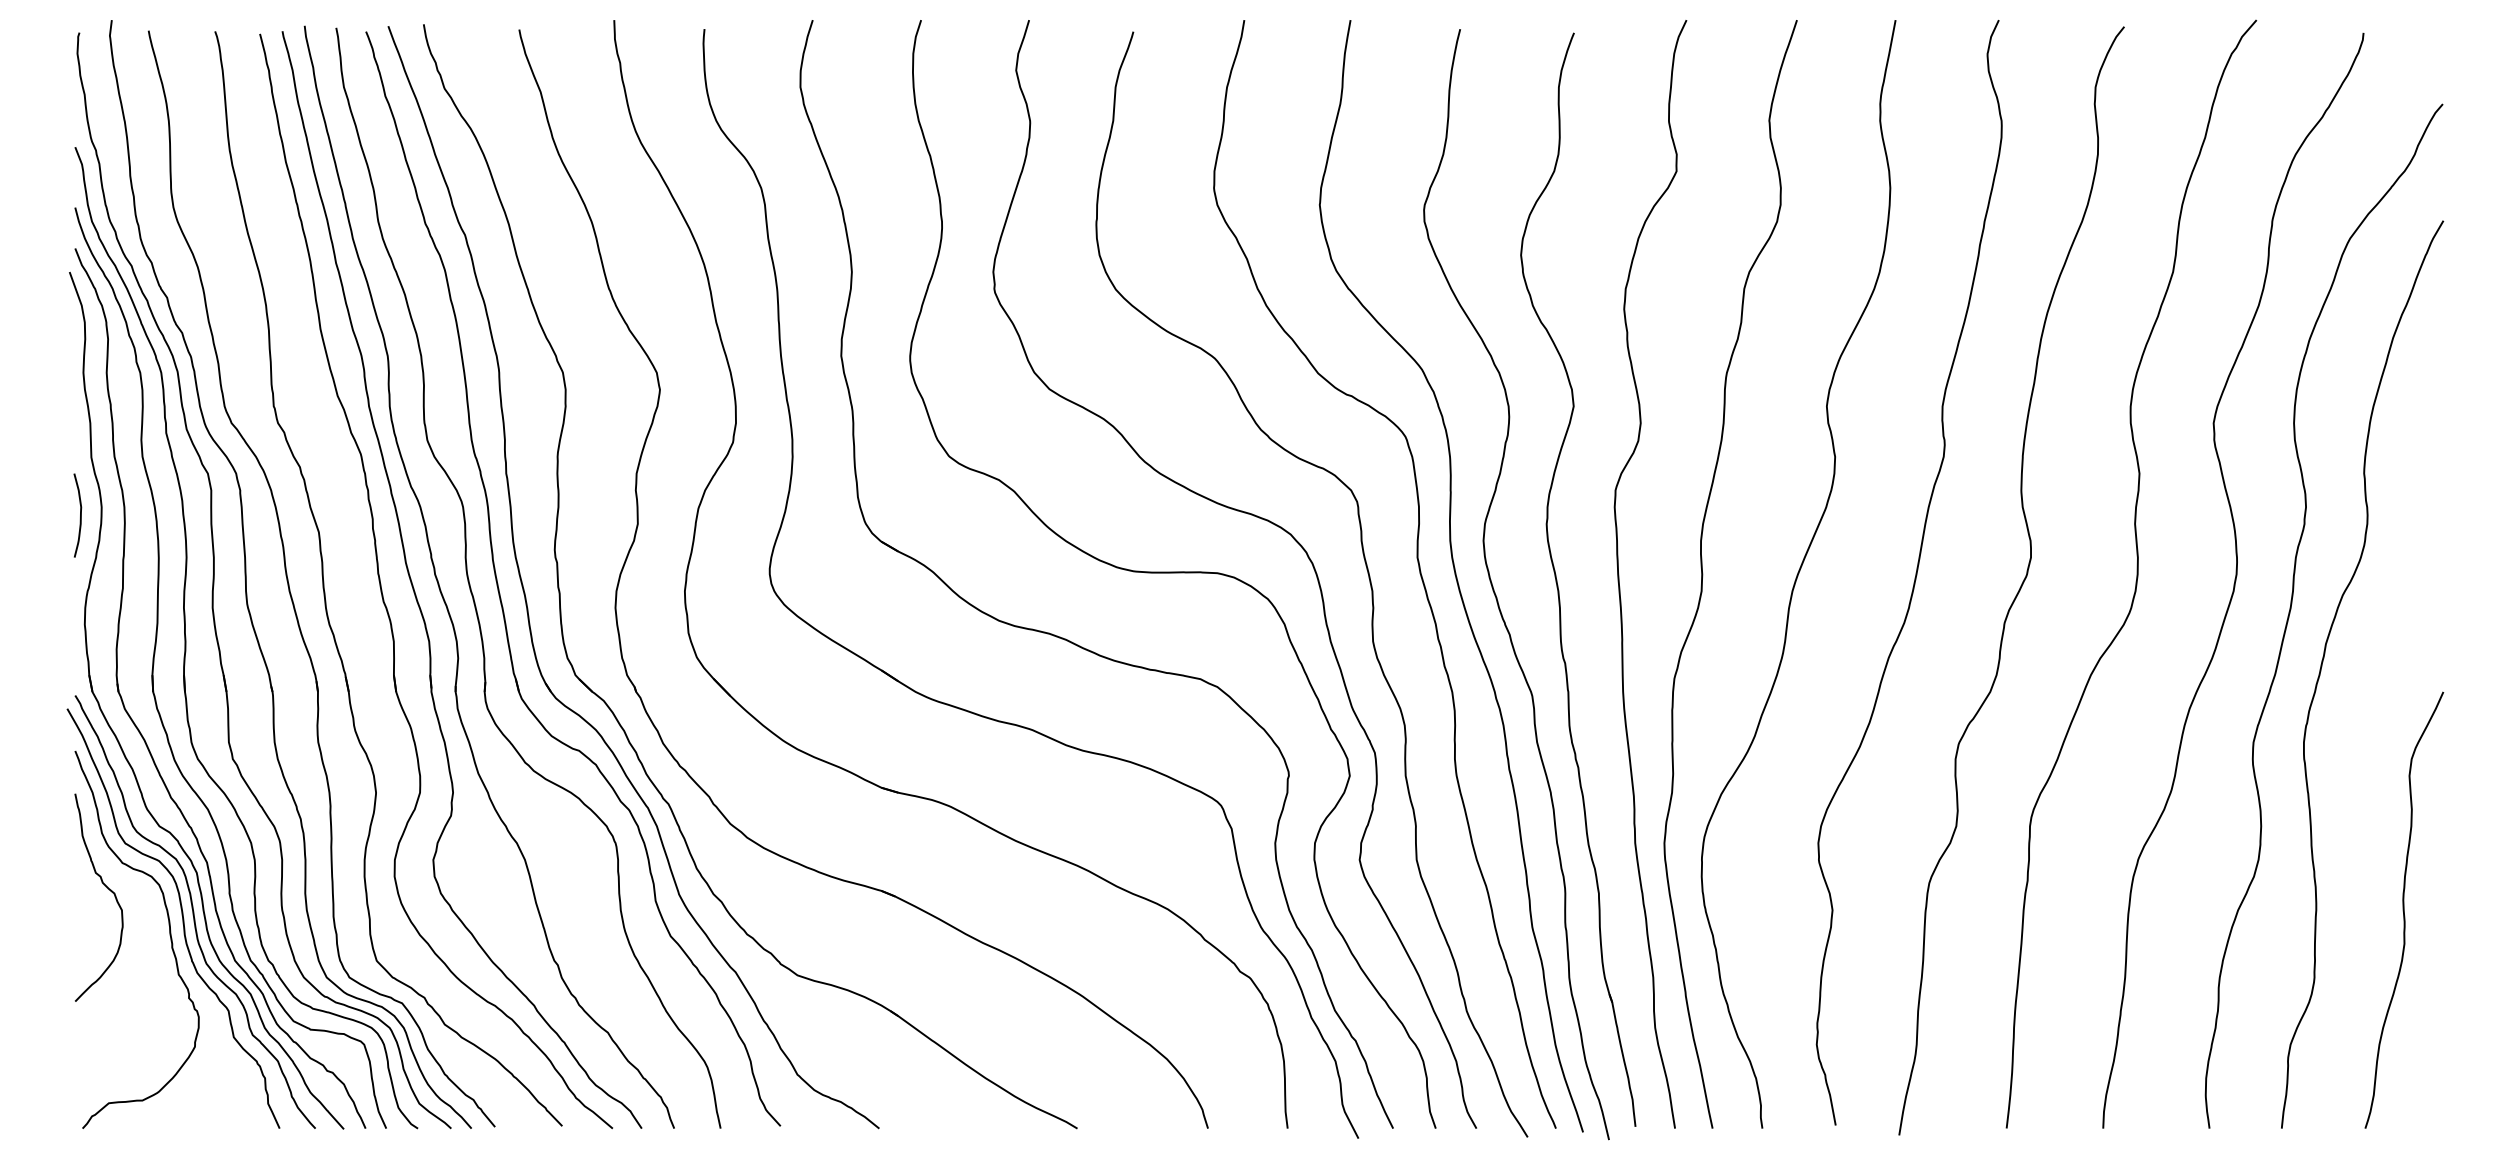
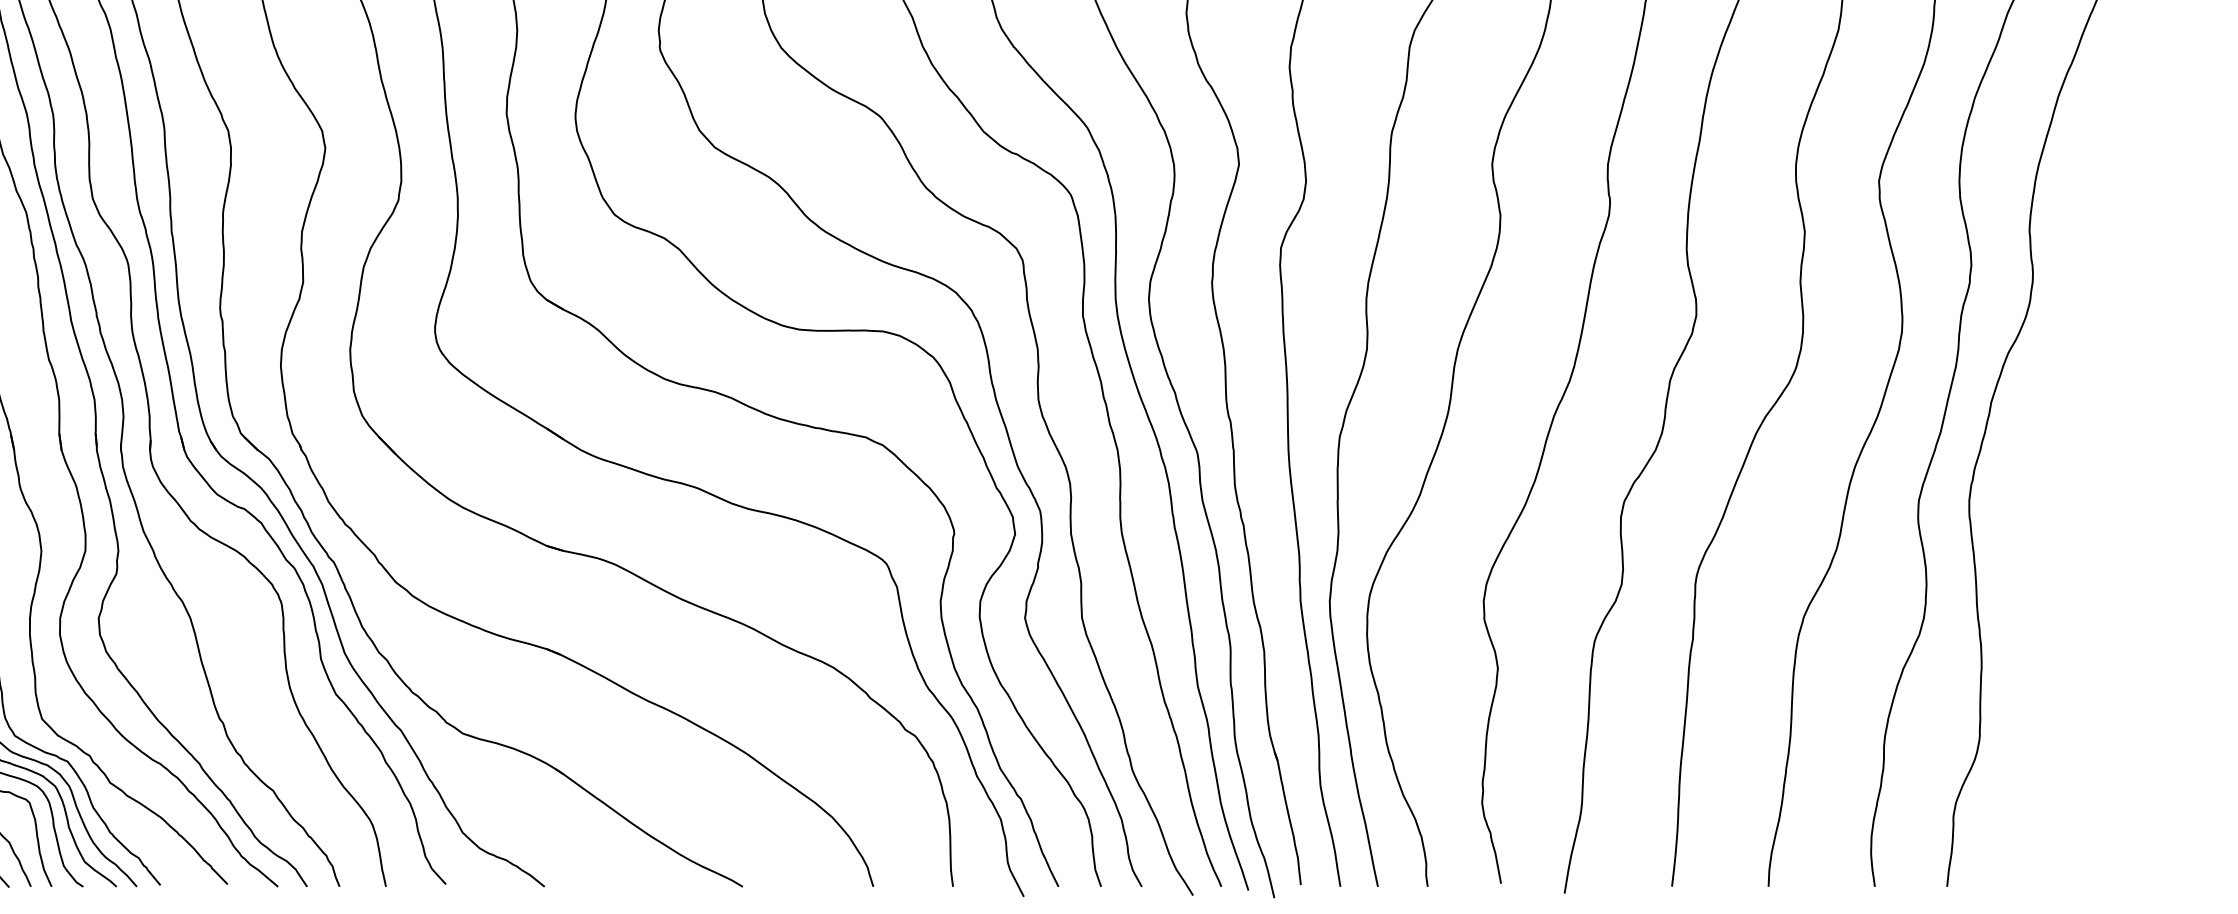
curve: (2404, 909) -> (2069, 667), removed

